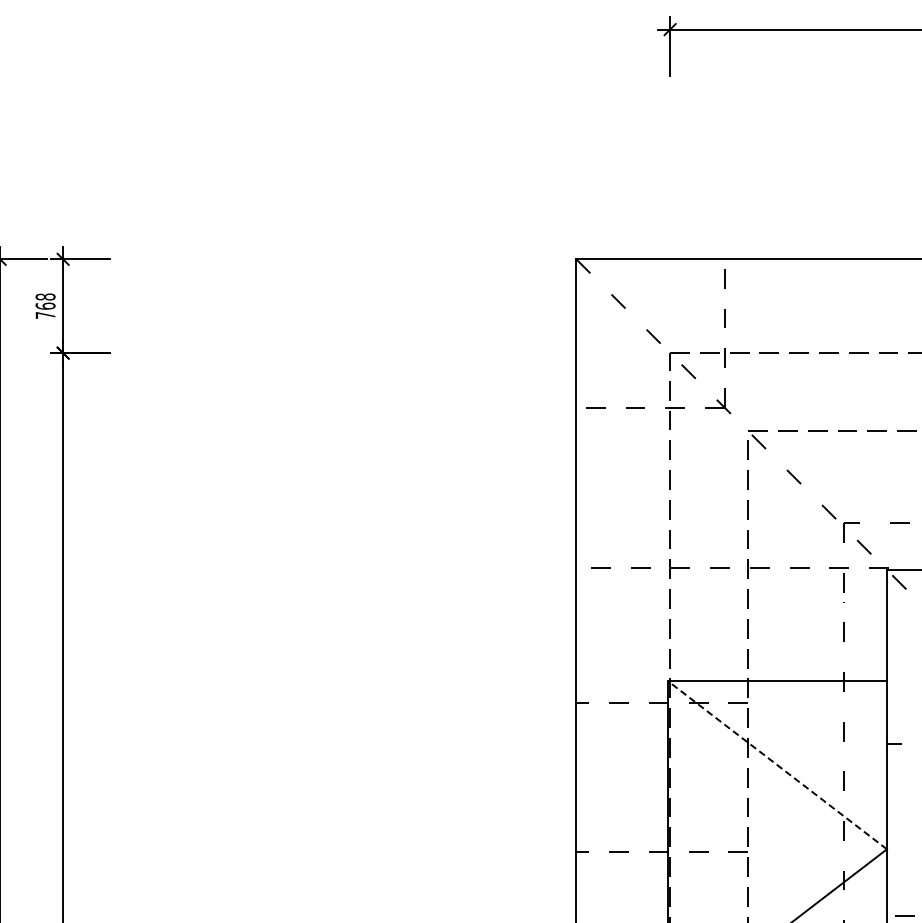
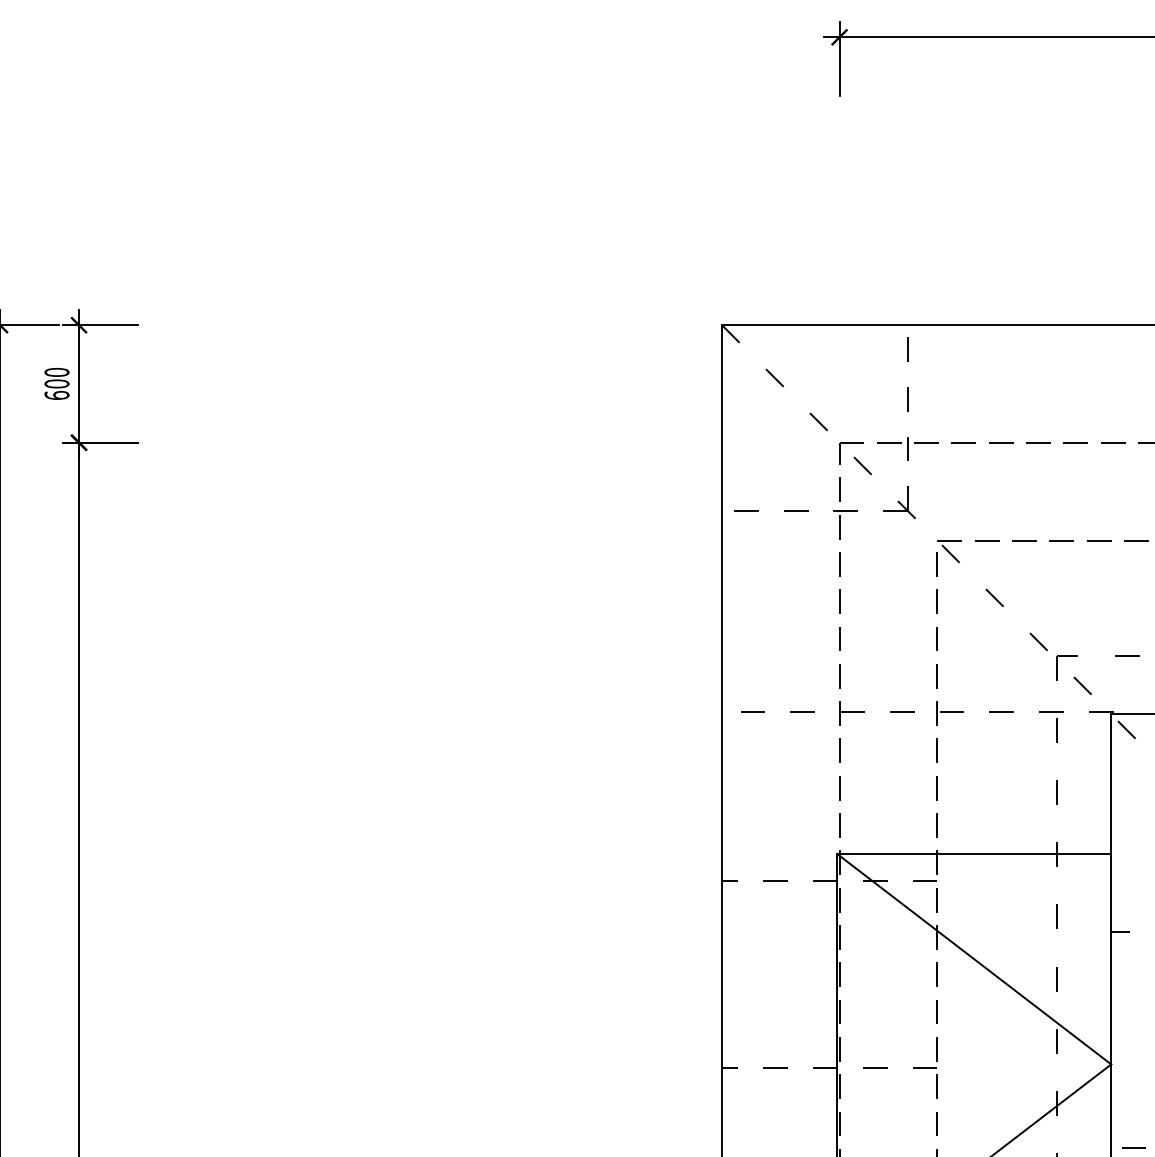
text: (45, 305) -> (56, 383), 768 -> 600
line: (777, 765) -> (974, 959), dashed -> solid

